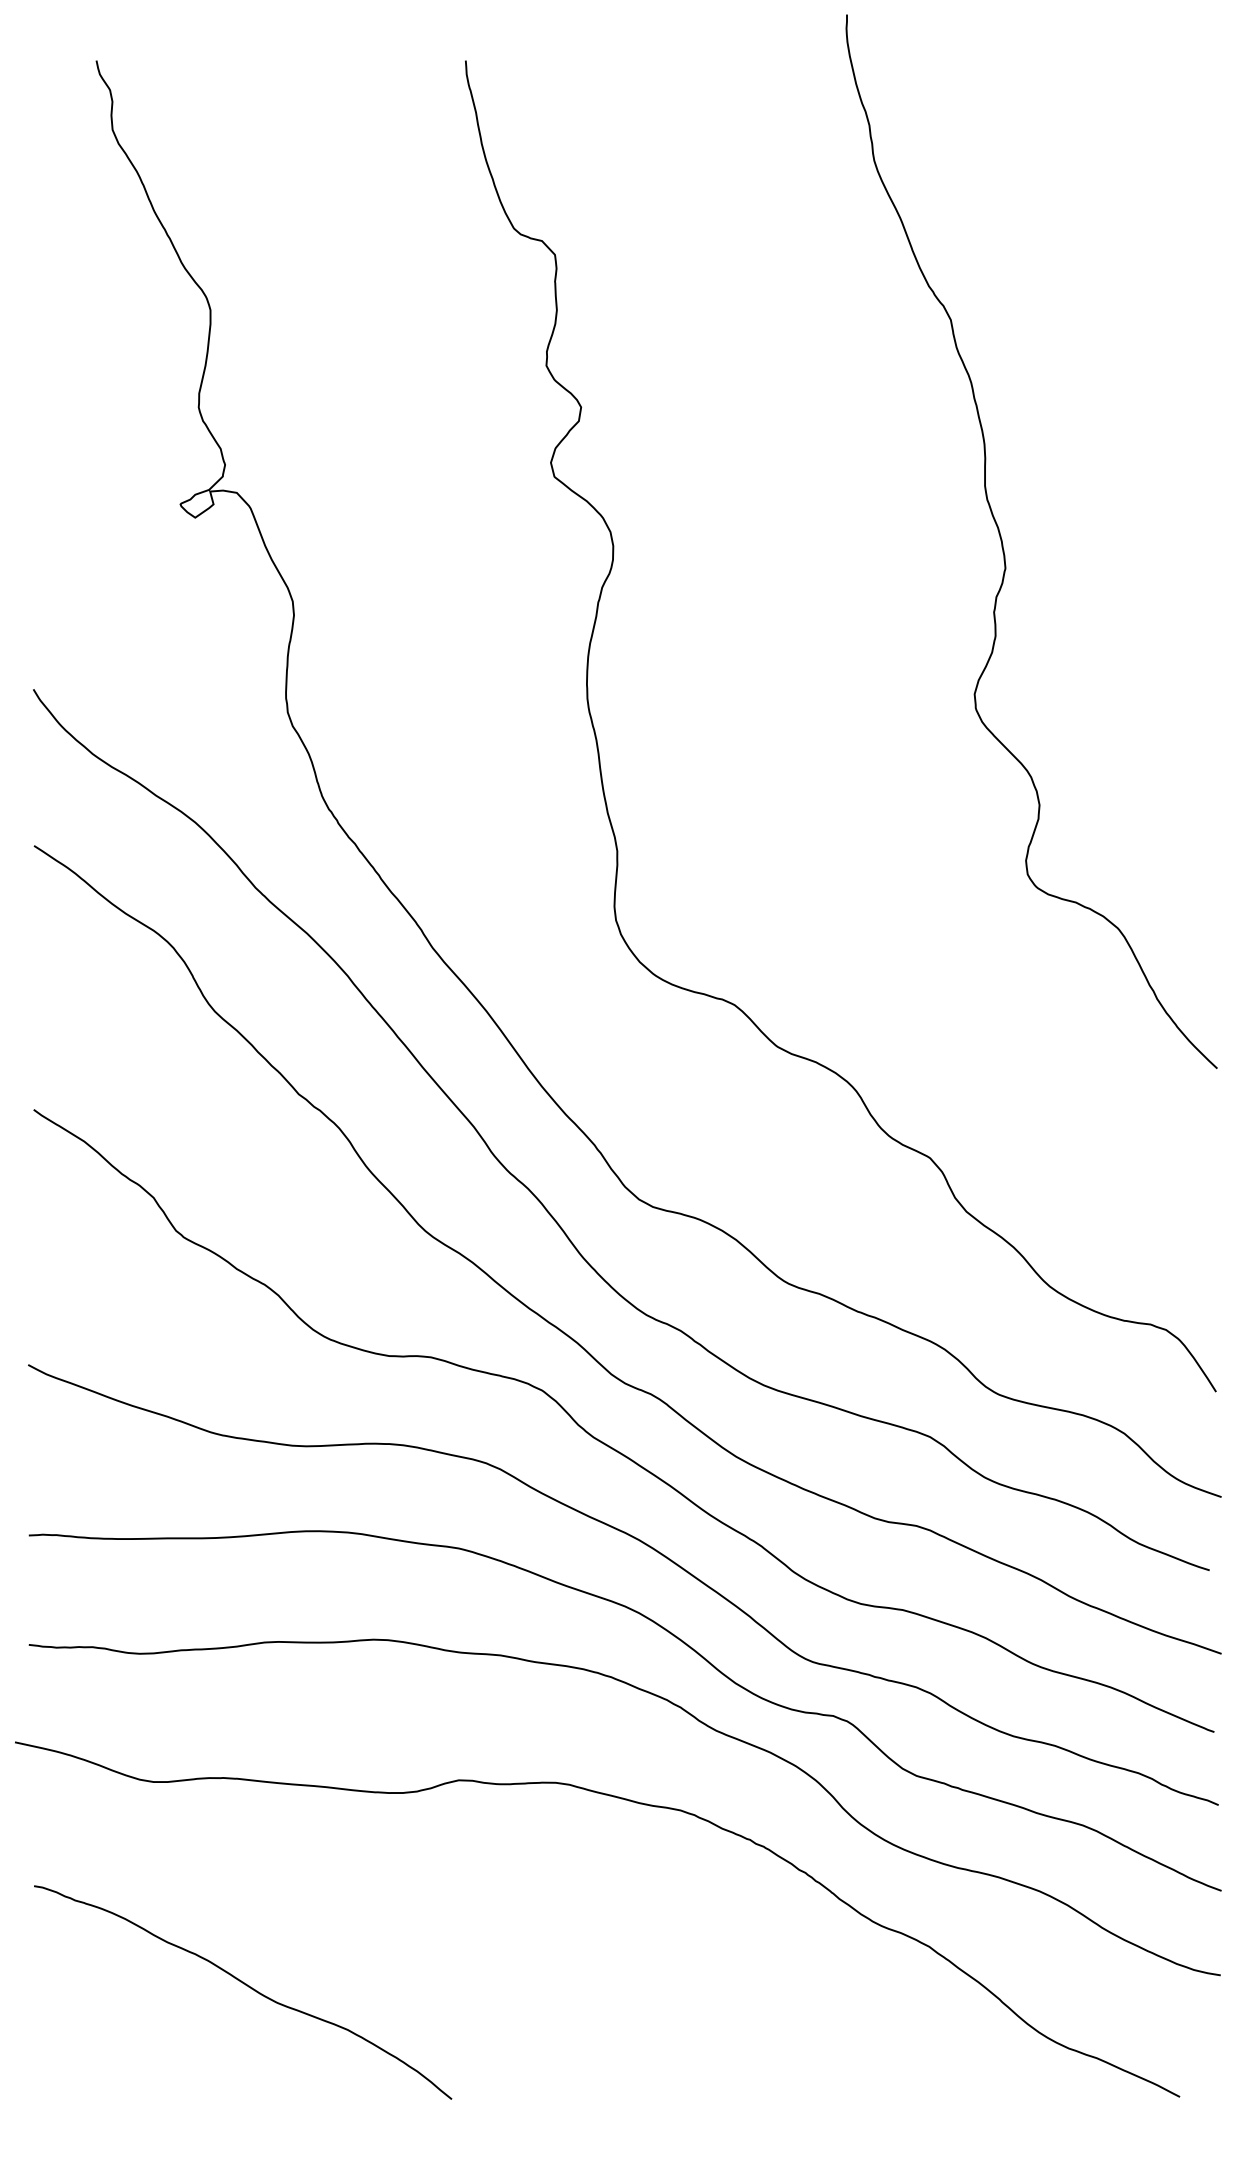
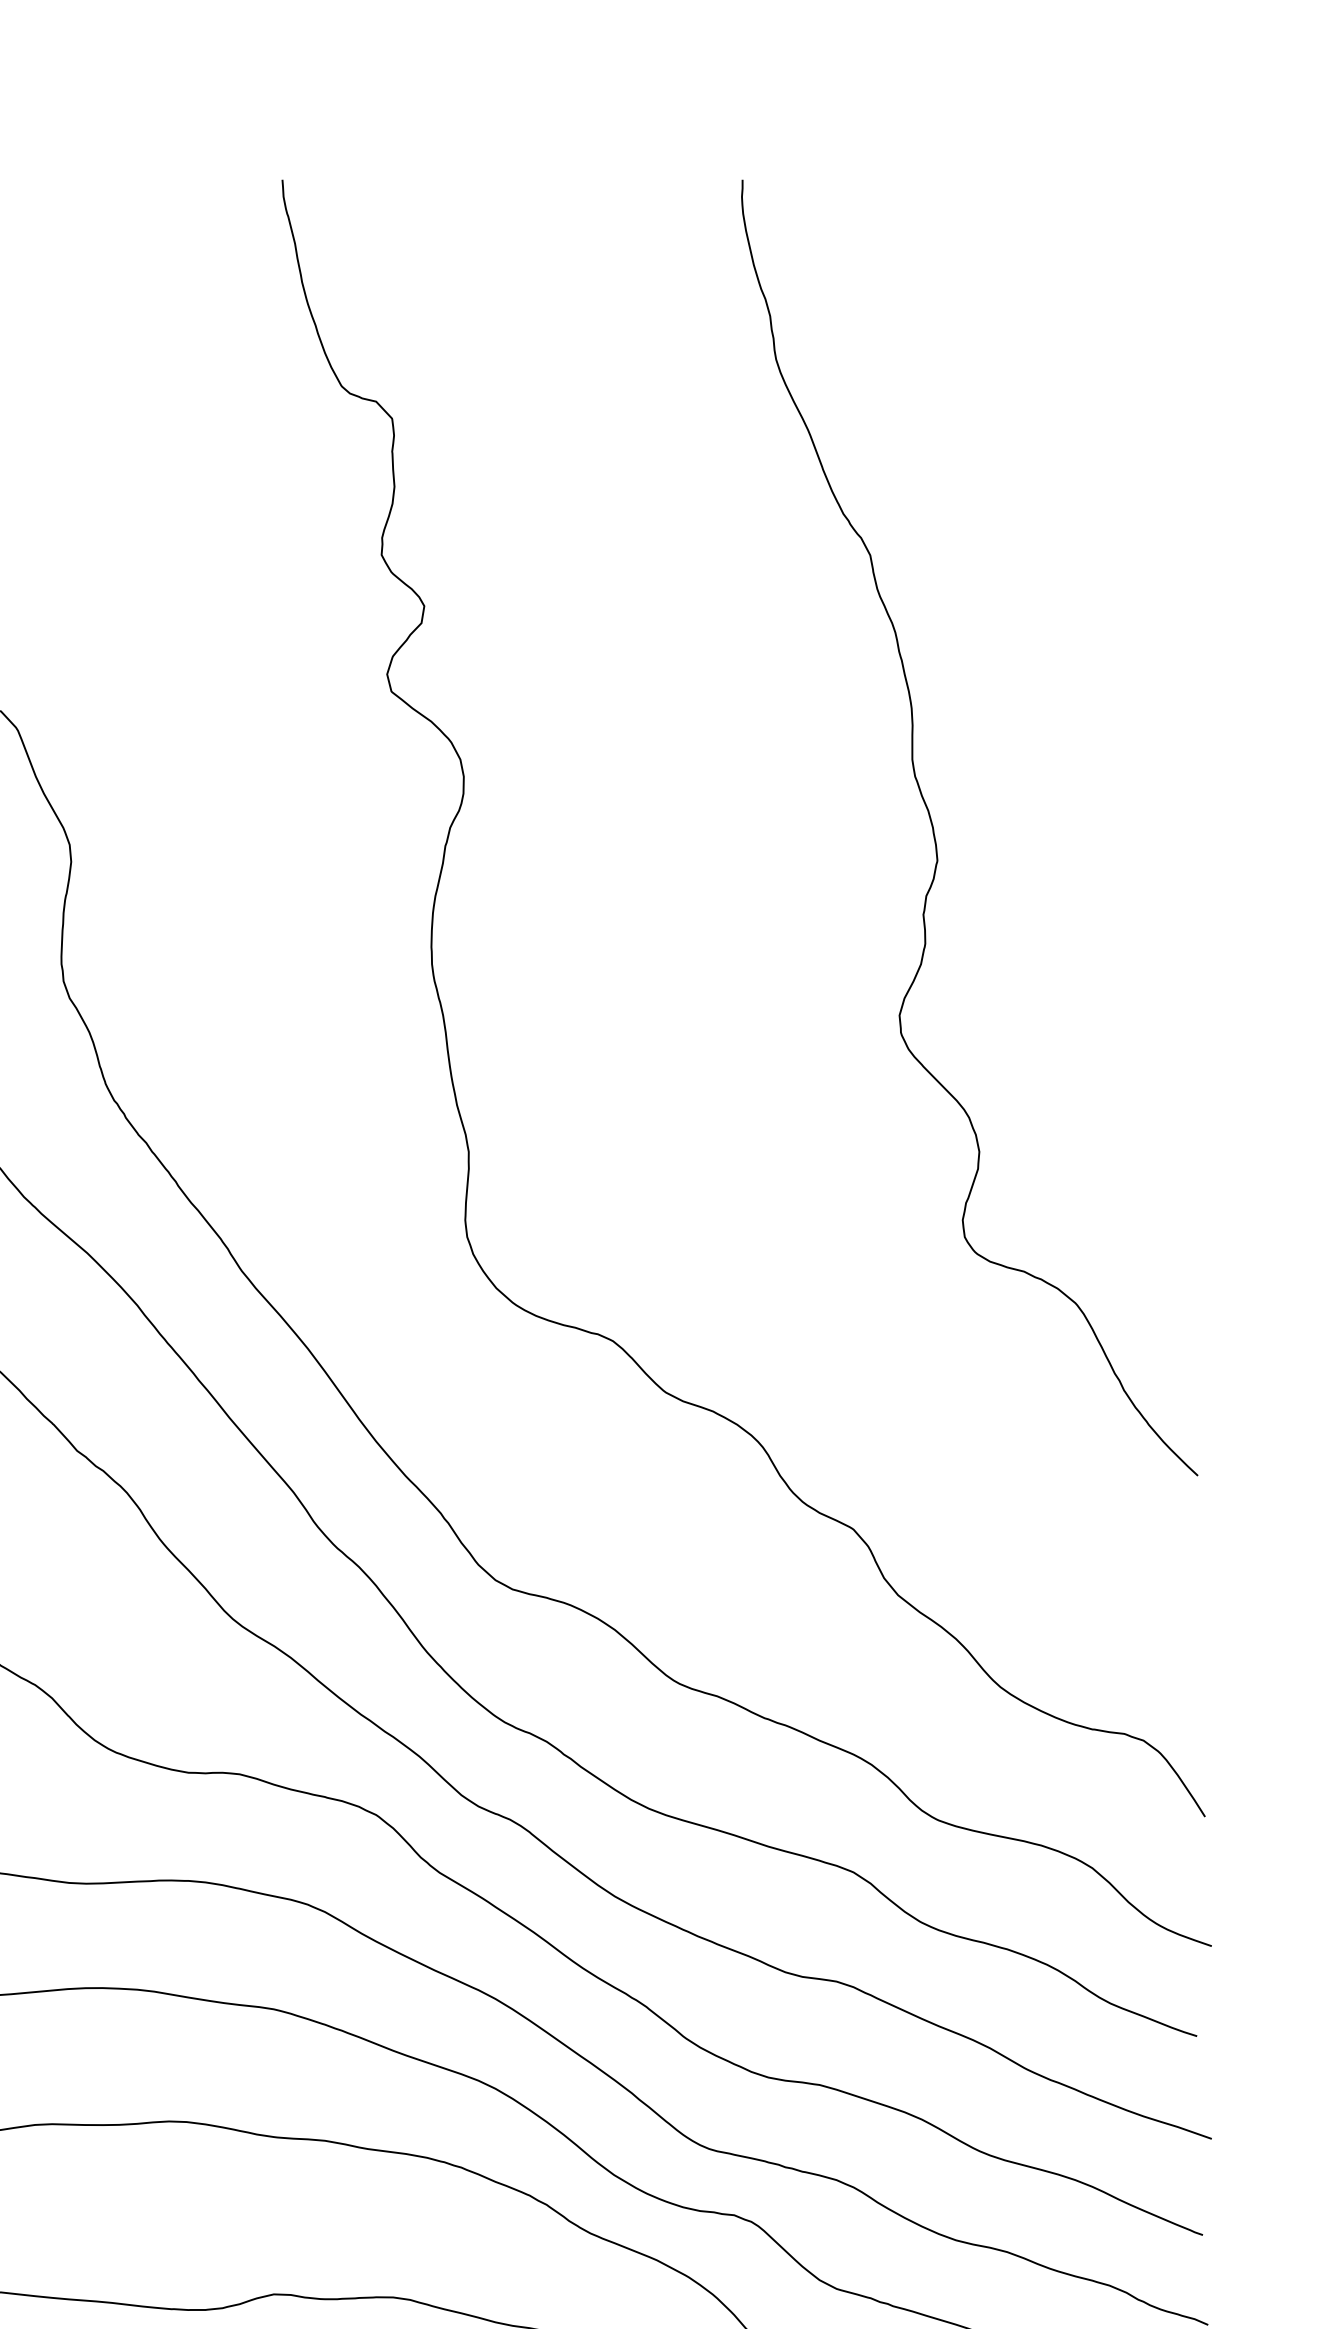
curve: (1003, 544) -> (935, 831), moved

